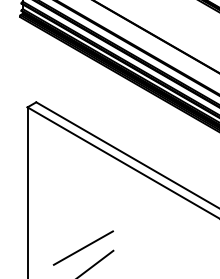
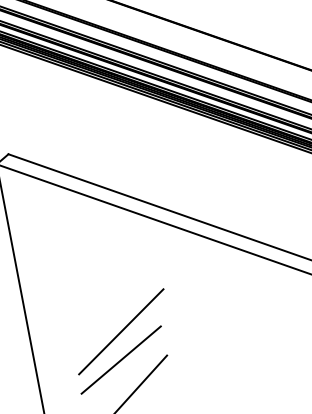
line: (86, 229) -> (120, 331), added

